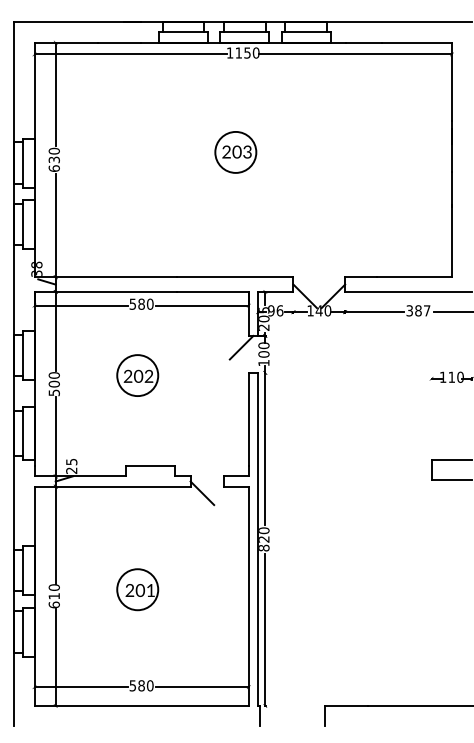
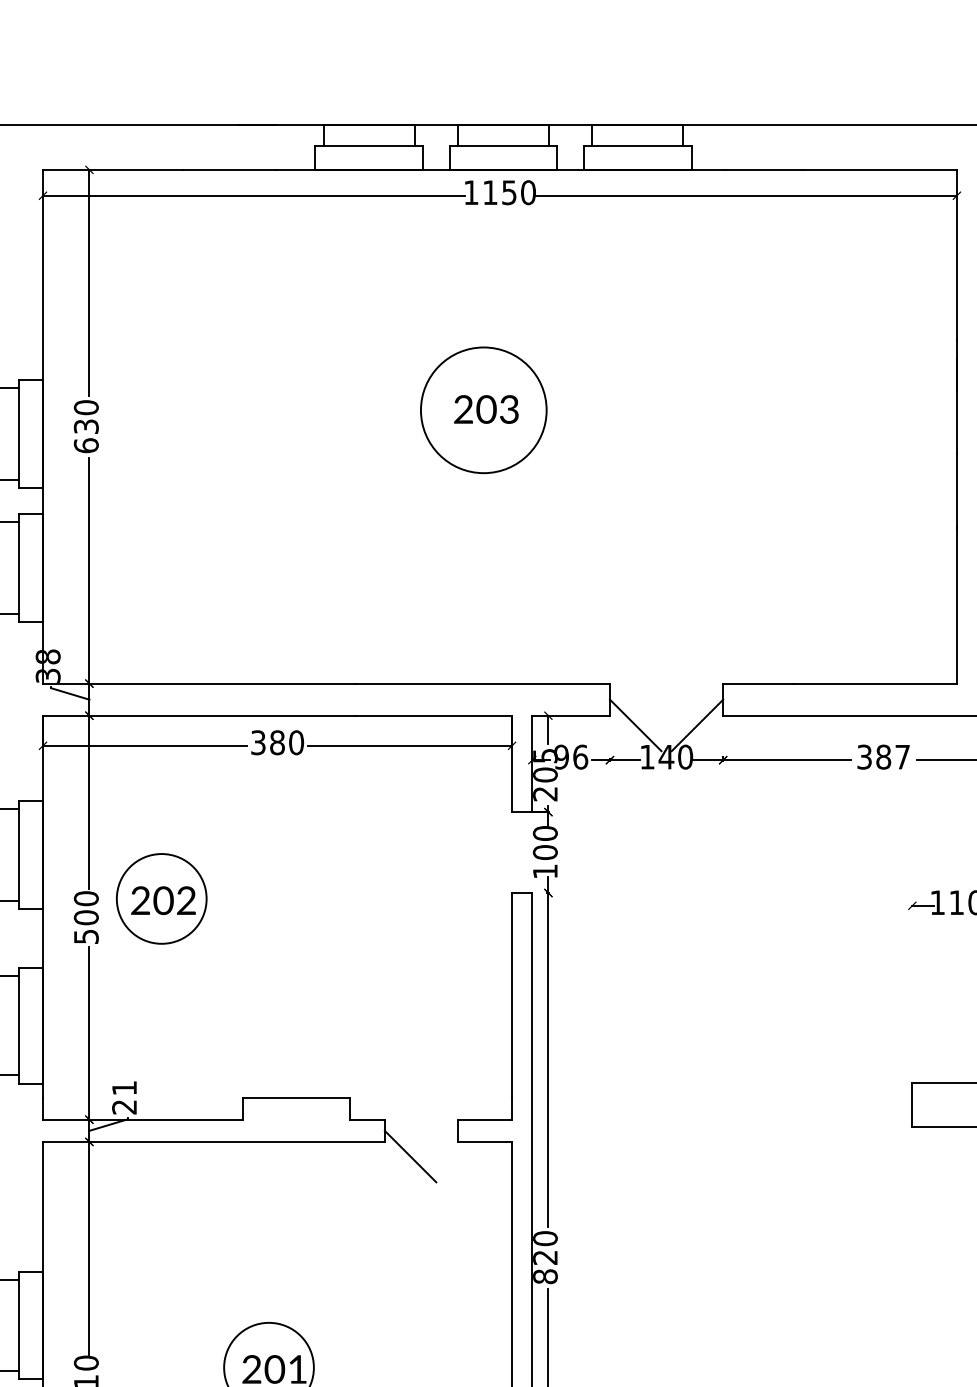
circle: (235, 151) -> (483, 408), size x1.4
text: (132, 303) -> (257, 741), 580 -> 380
line: (241, 347) -> (496, 837), removed
part: (137, 375) -> (161, 898), moved
text: (71, 462) -> (123, 1089), 25 -> 21

